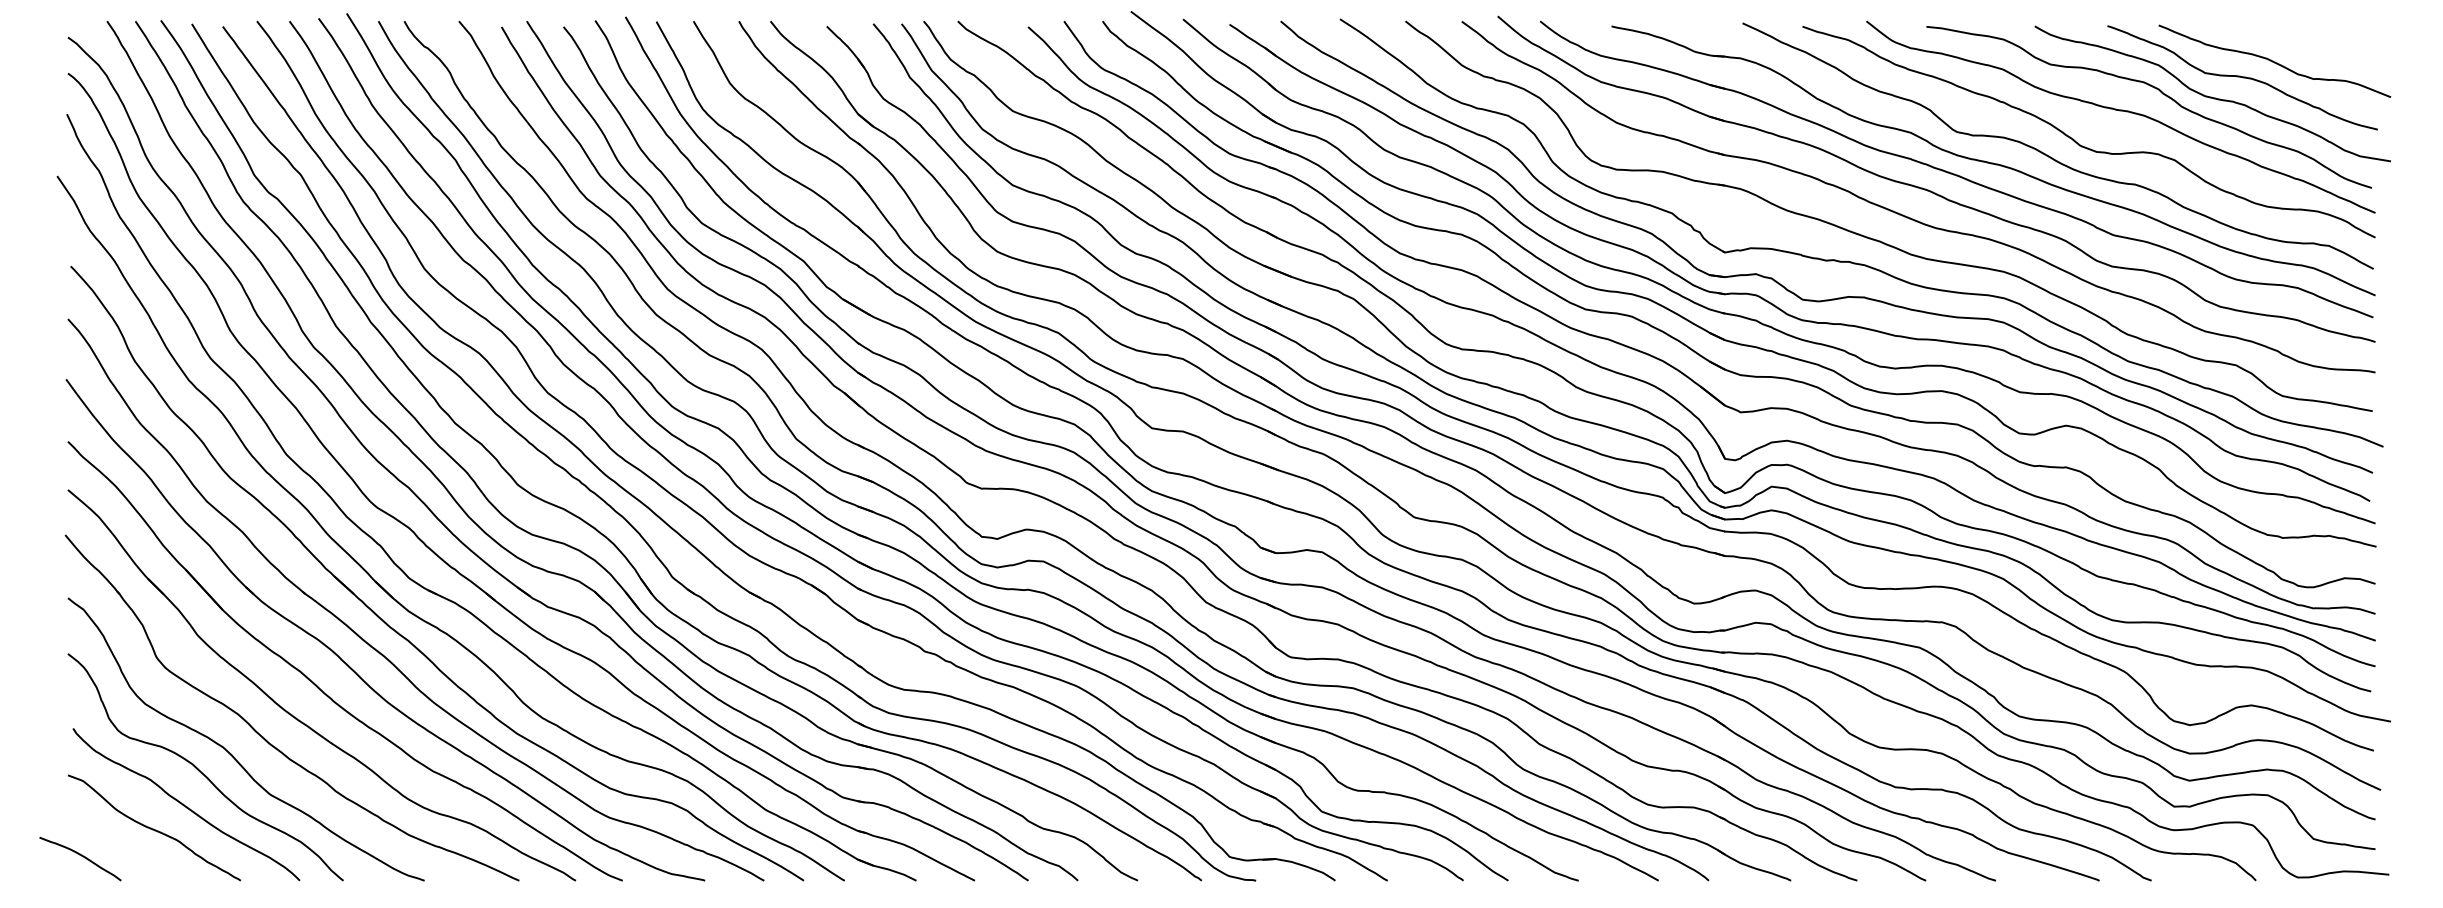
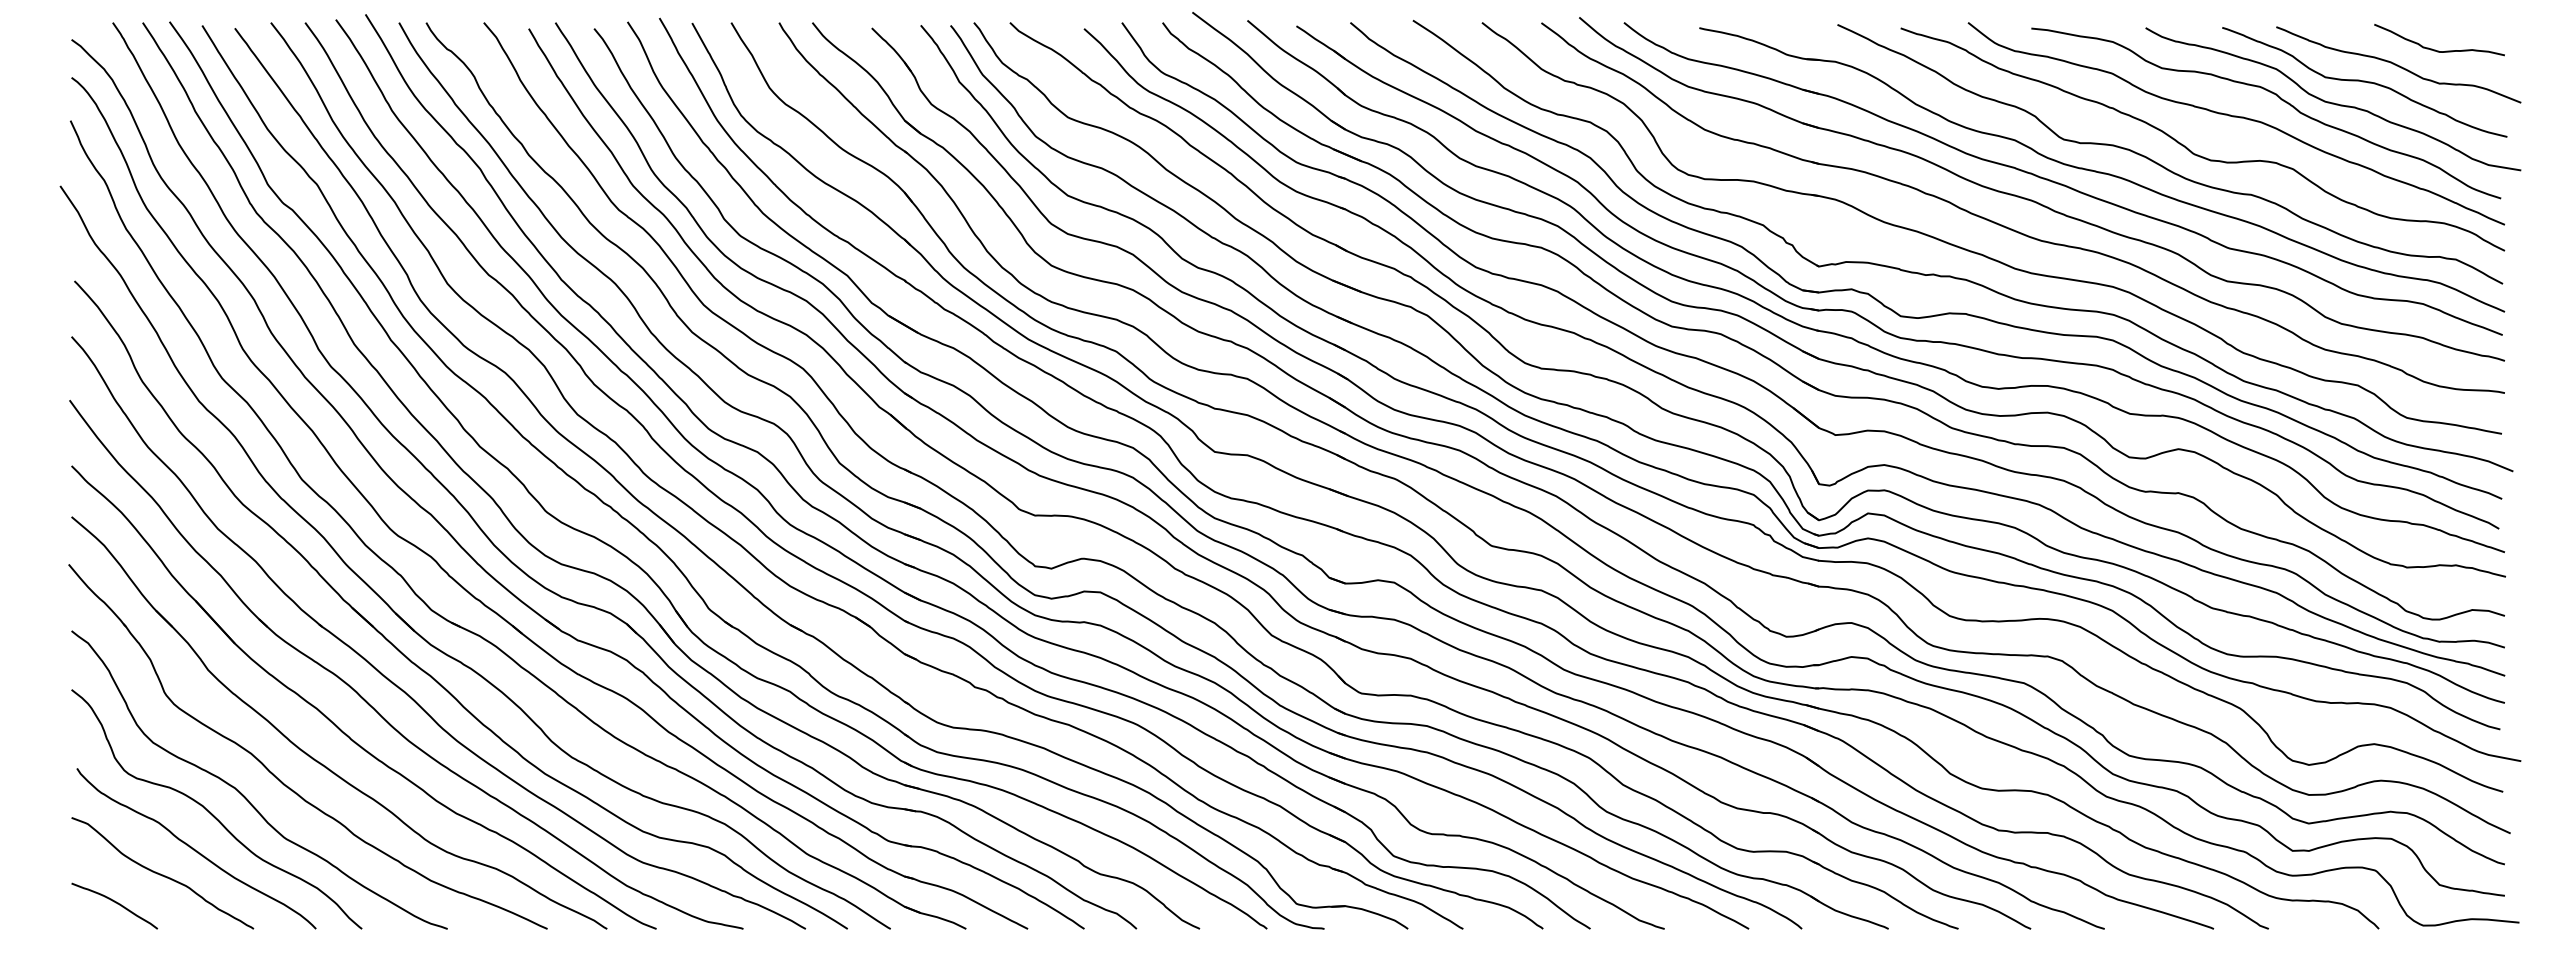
curve: (2309, 46) -> (2435, 49), added
curve: (81, 856) -> (115, 903), moved

